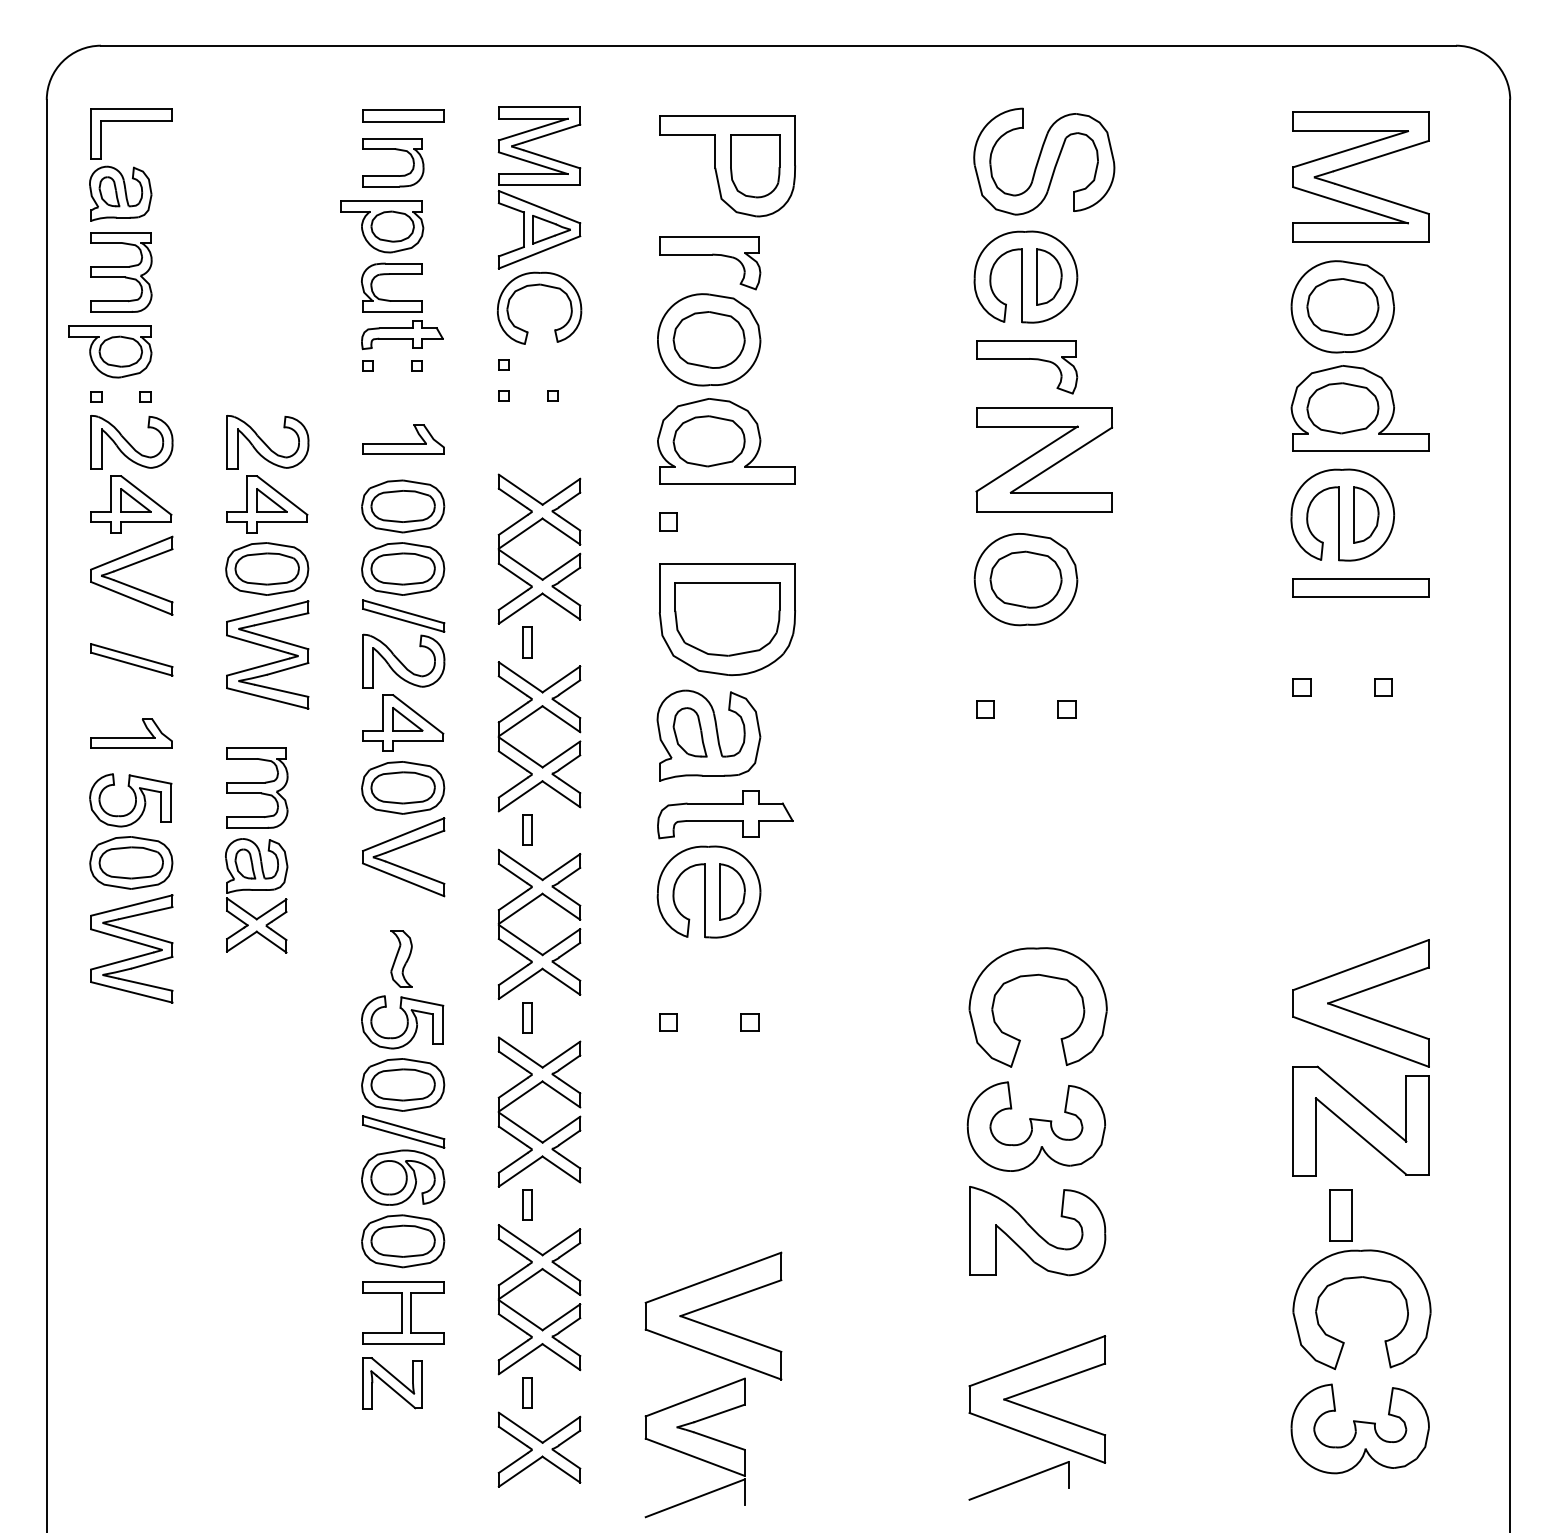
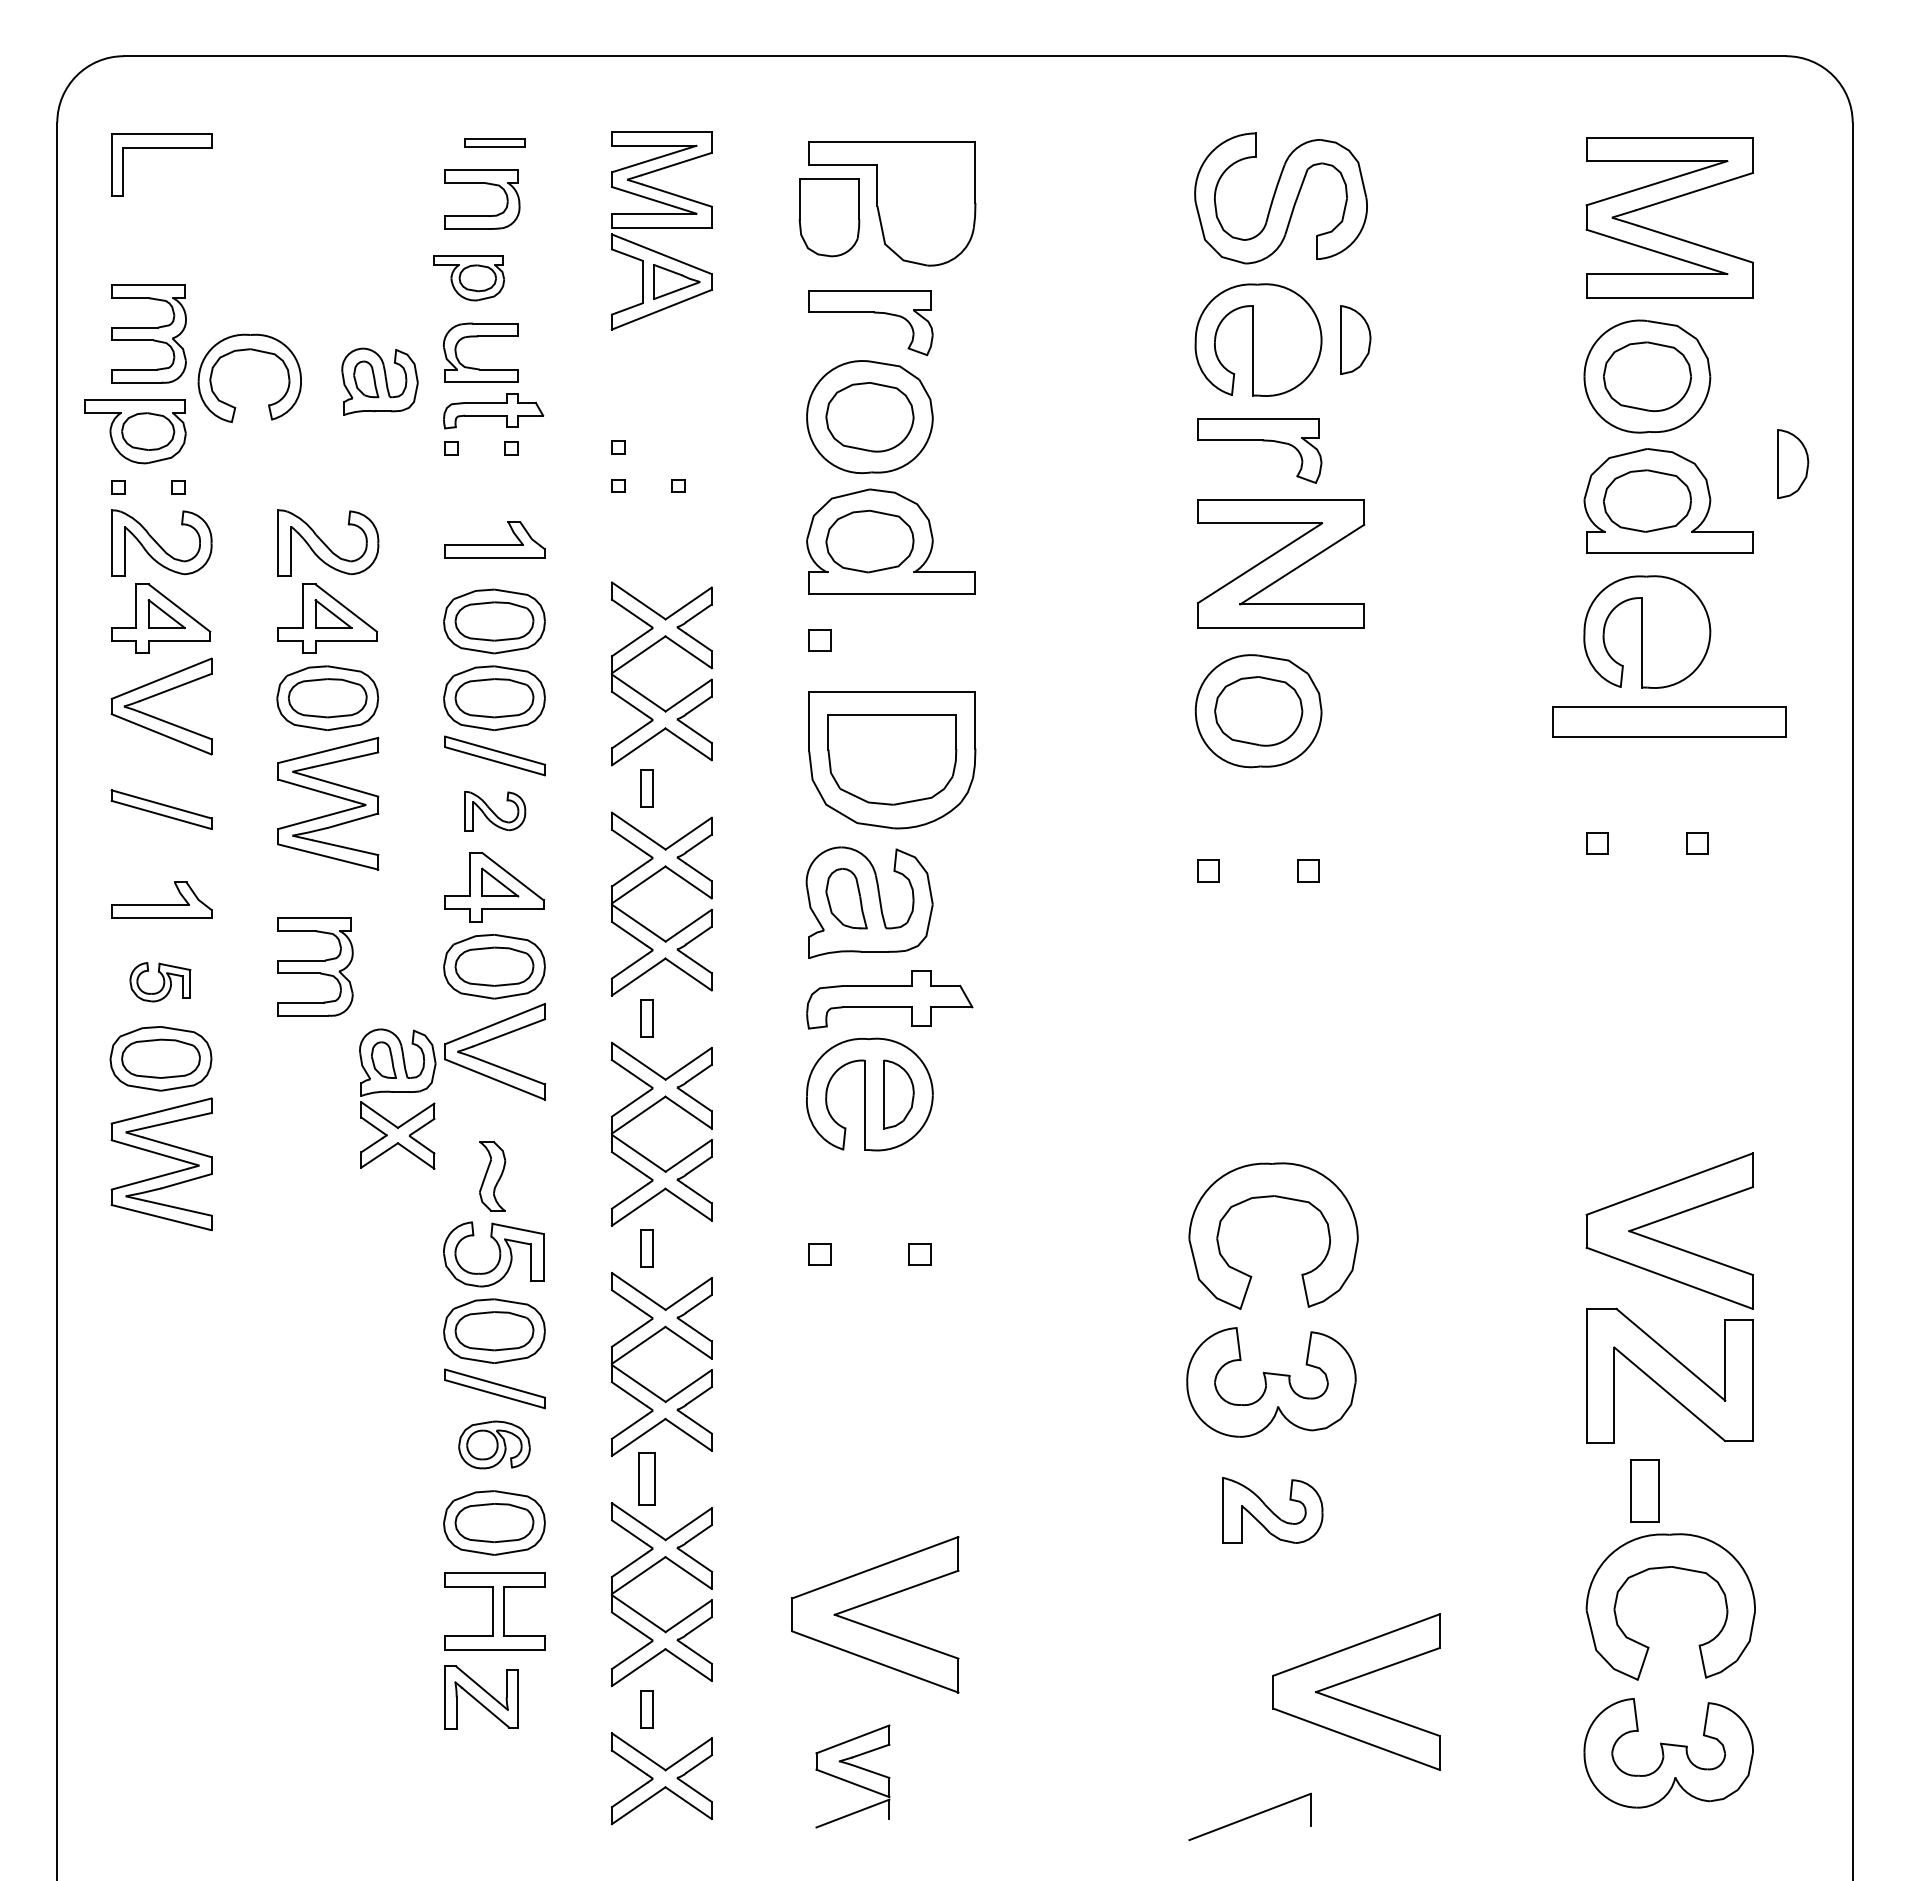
part: (403, 116) -> (494, 142), size x0.6
part: (755, 165) -> (829, 217), moved
part: (120, 193) -> (379, 381), moved
part: (381, 226) -> (468, 278), size x0.7
part: (1049, 276) -> (1355, 339), moved
part: (544, 286) -> (255, 351), moved
part: (1366, 514) -> (1793, 463), moved
part: (1360, 587) -> (1669, 721), size x1.4
part: (403, 661) -> (495, 811), size x0.6
part: (130, 800) -> (160, 982), size x0.6
part: (256, 895) -> (397, 1098), moved
part: (403, 1177) -> (494, 1444), size x0.7
part: (527, 1205) -> (646, 1478), size x1.4
part: (1037, 1231) -> (1272, 1510), size x0.6
part: (1034, 1390) -> (1352, 1680), moved
part: (694, 1447) -> (852, 1776), size x0.6

